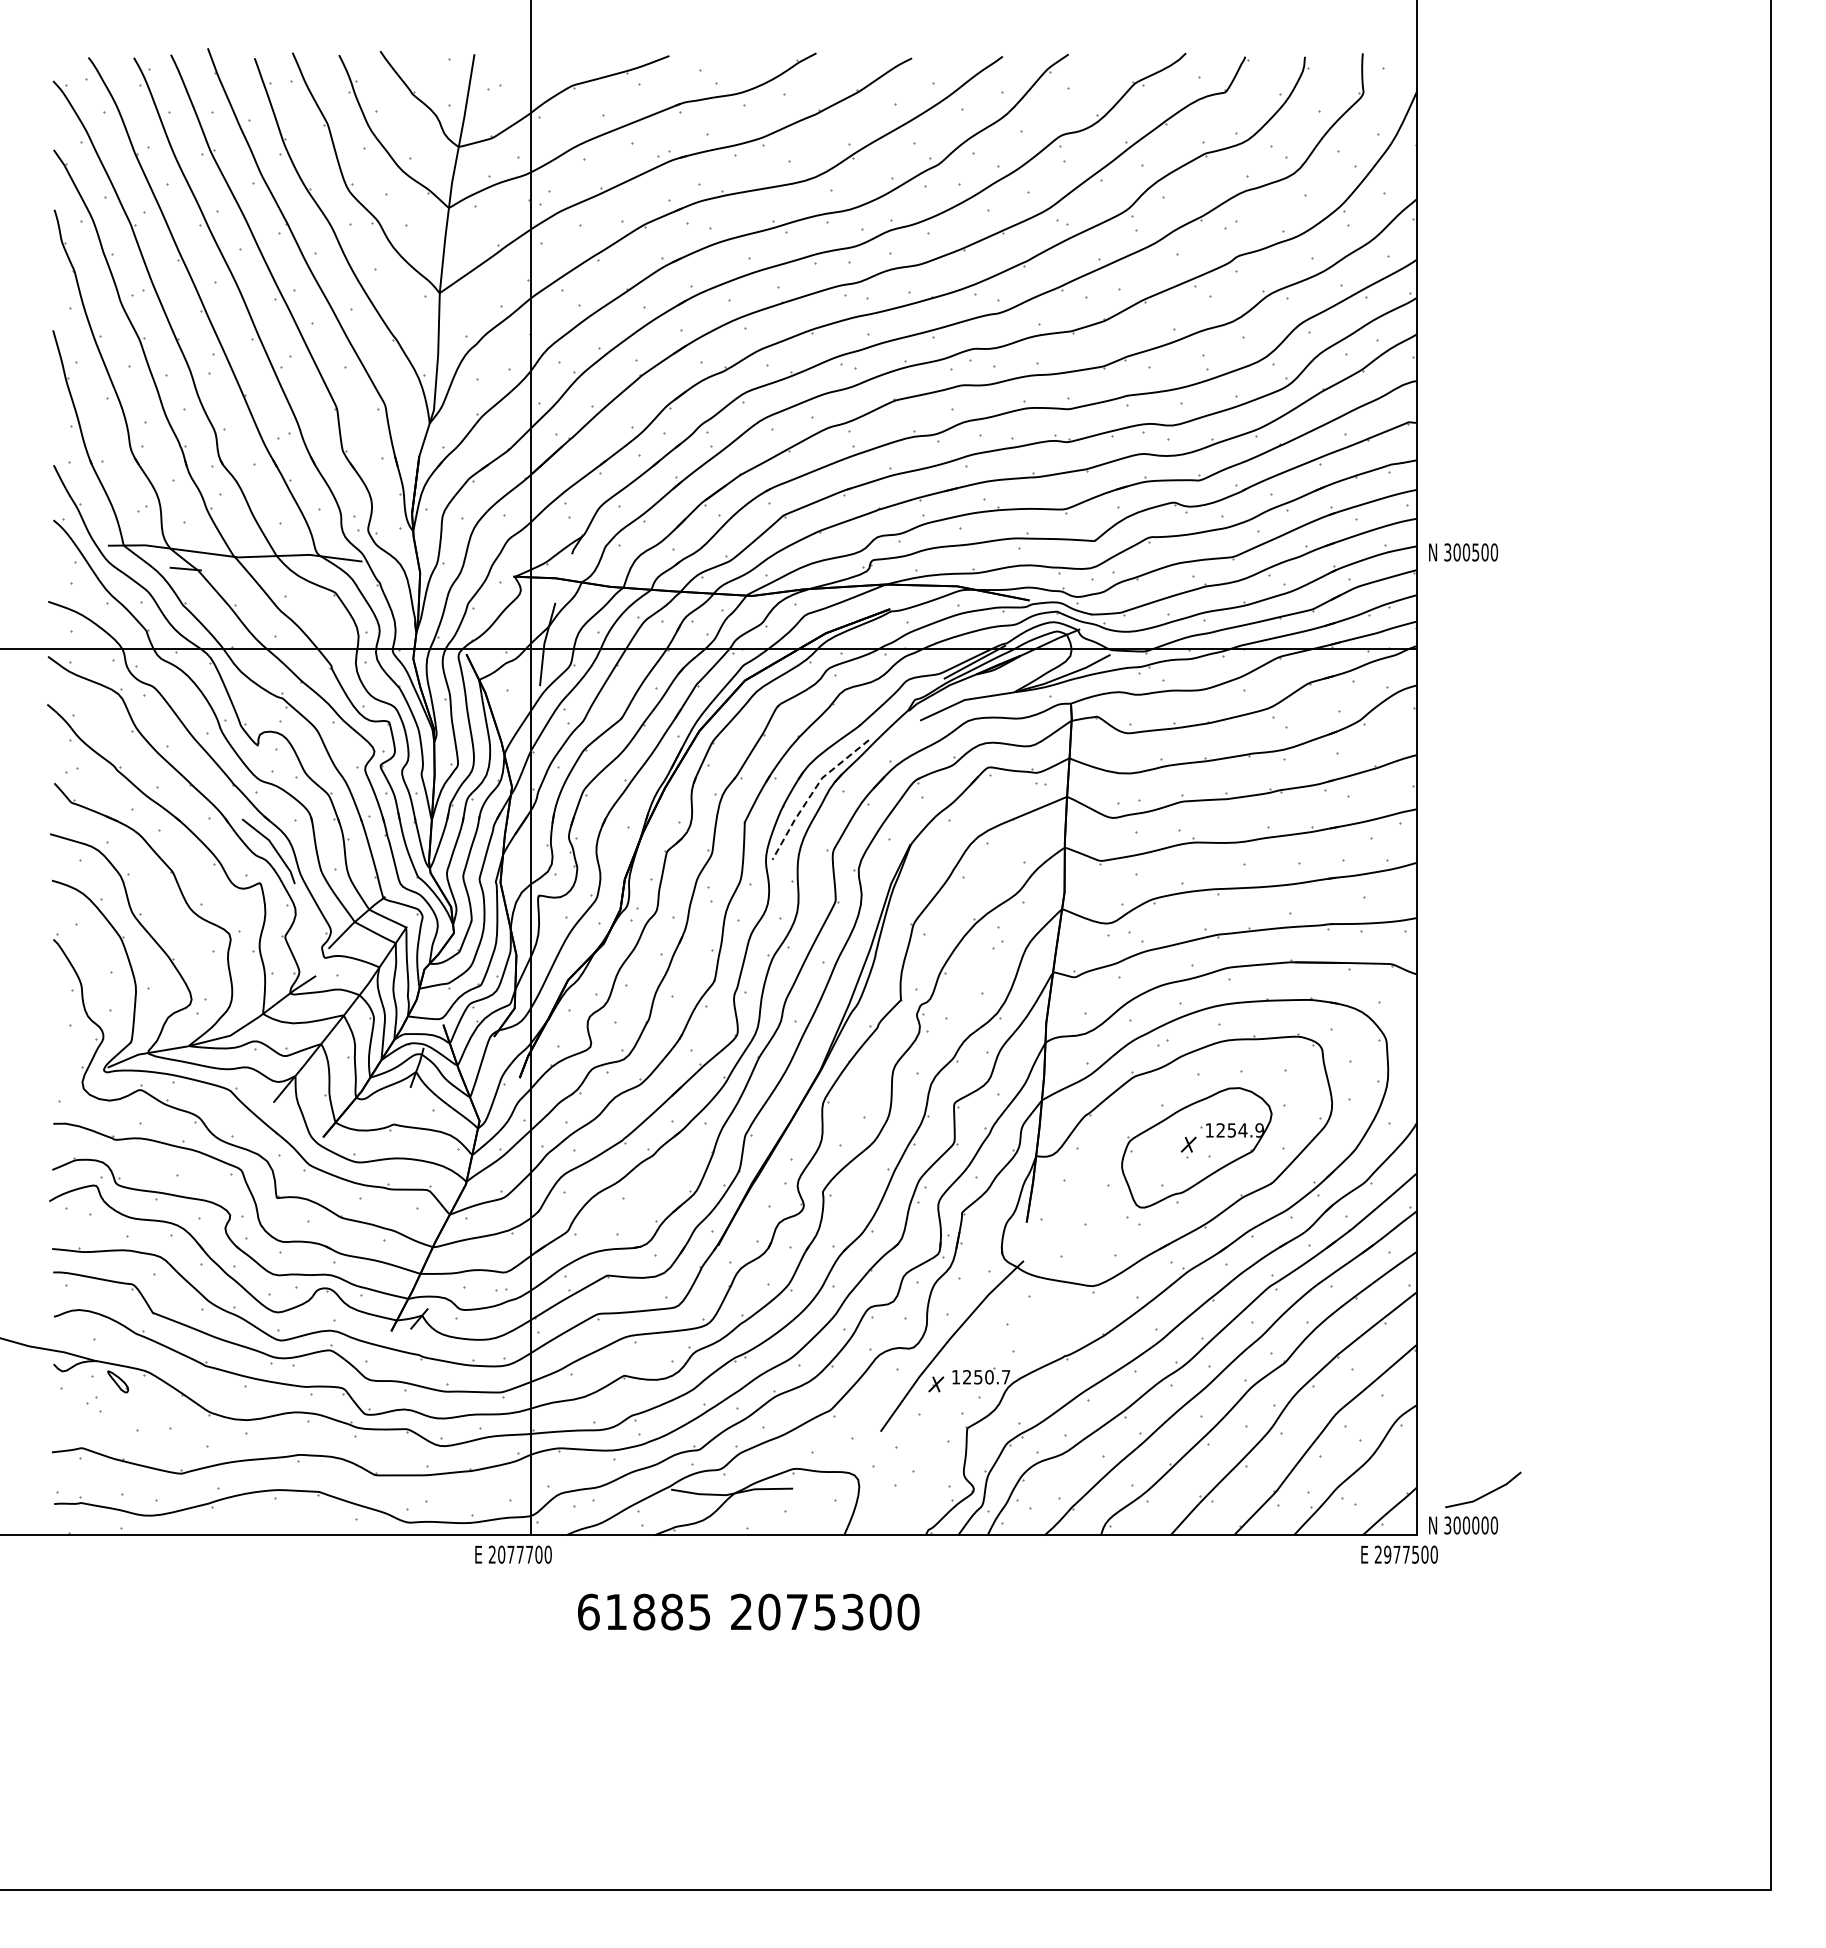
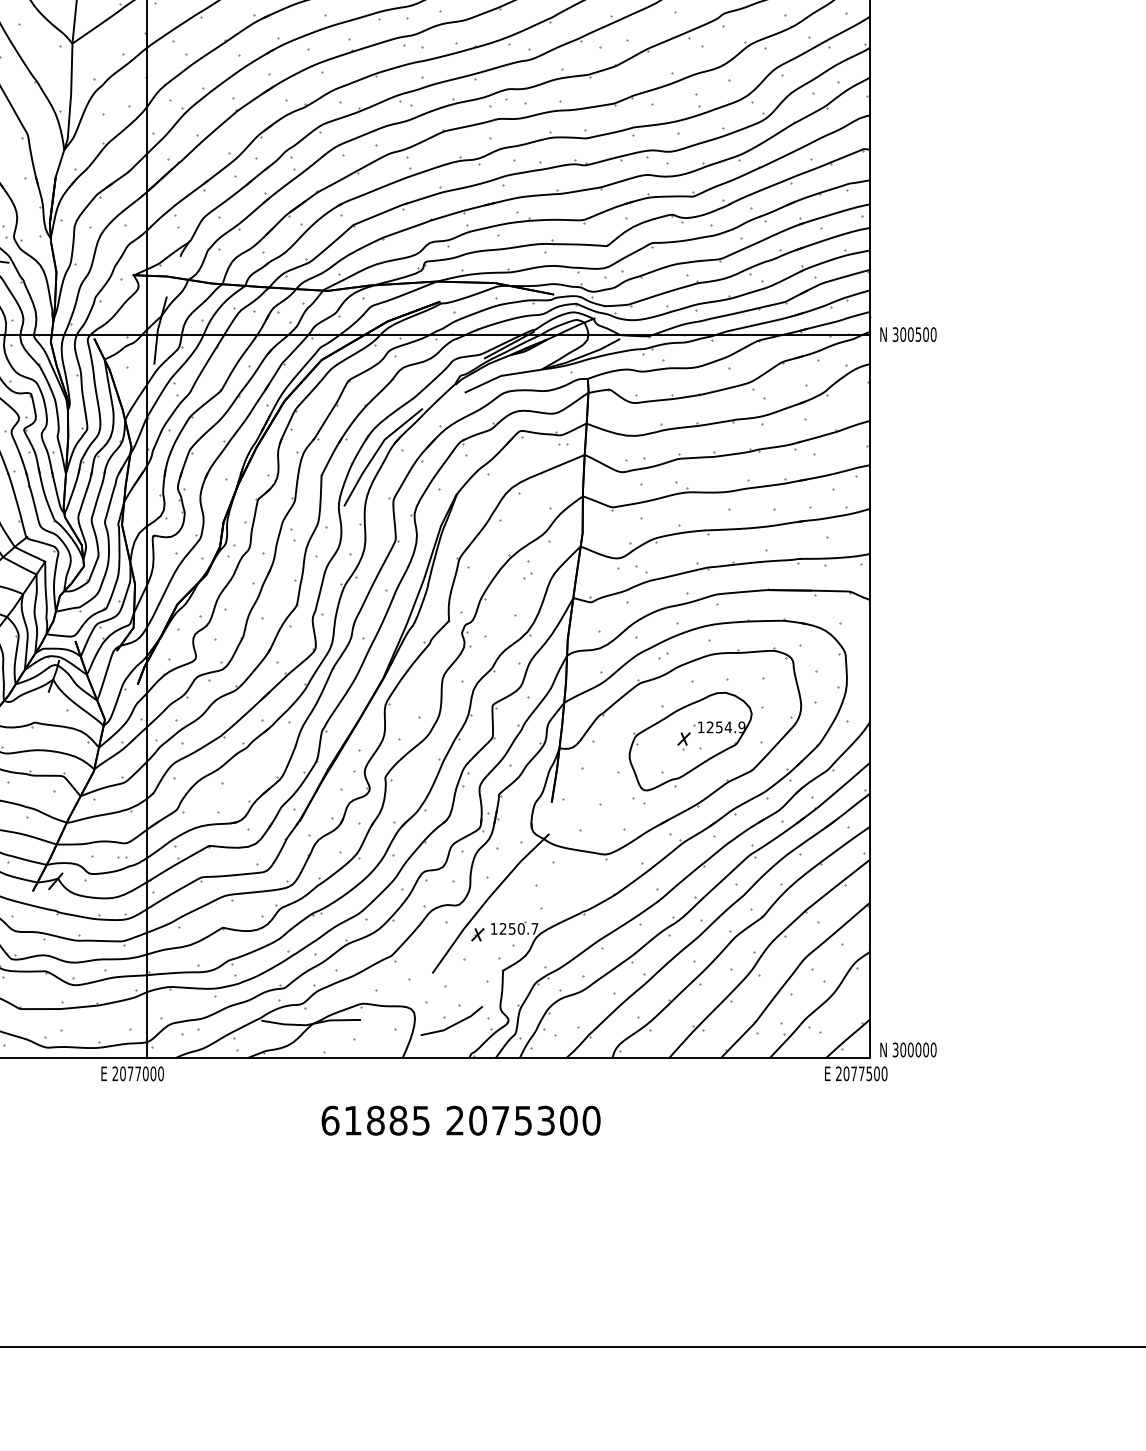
text: (1463, 552) -> (908, 334), moved
line: (812, 792) -> (376, 451), dashed -> solid
line: (1486, 1493) -> (454, 1023), moved
text: (529, 1554) -> (145, 1073), 2077700 -> 2077000
text: (1387, 1554) -> (846, 1073), 2977500 -> 2077500
text: (748, 1611) -> (460, 1120), moved

